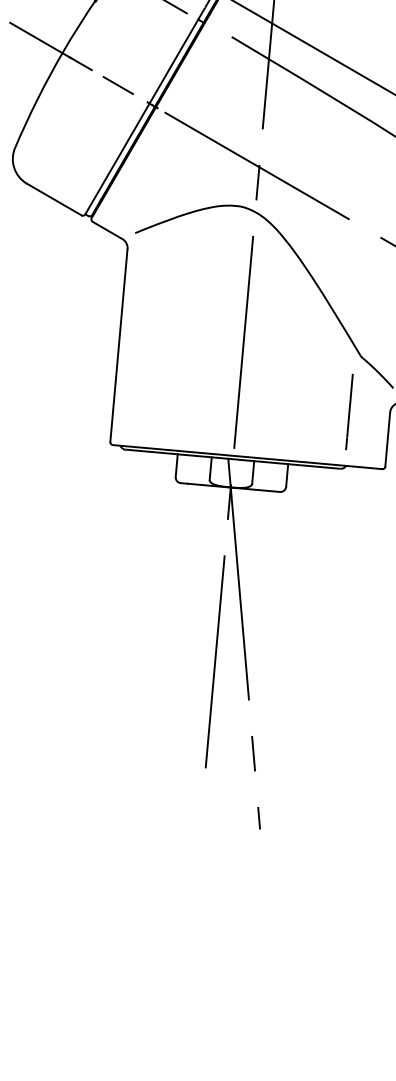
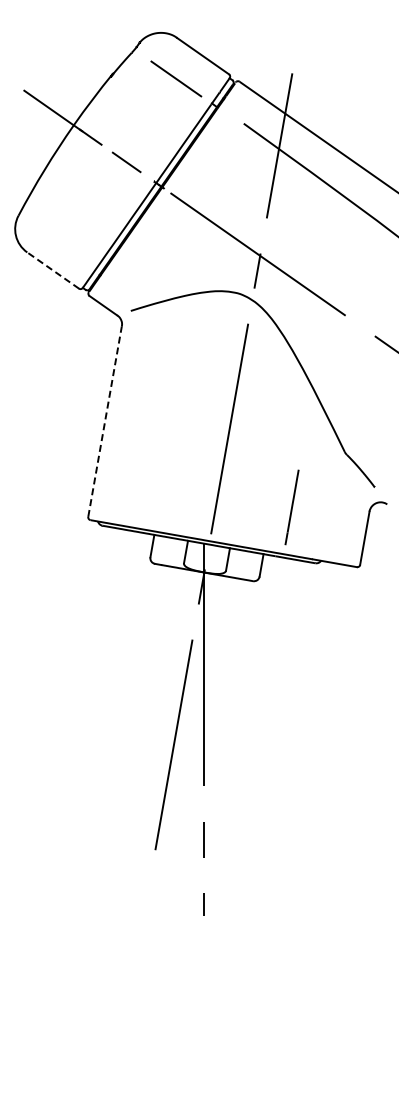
line: (54, 199) -> (53, 270), solid -> dashed
line: (119, 345) -> (105, 421), solid -> dashed
line: (348, 412) -> (291, 507), moved

